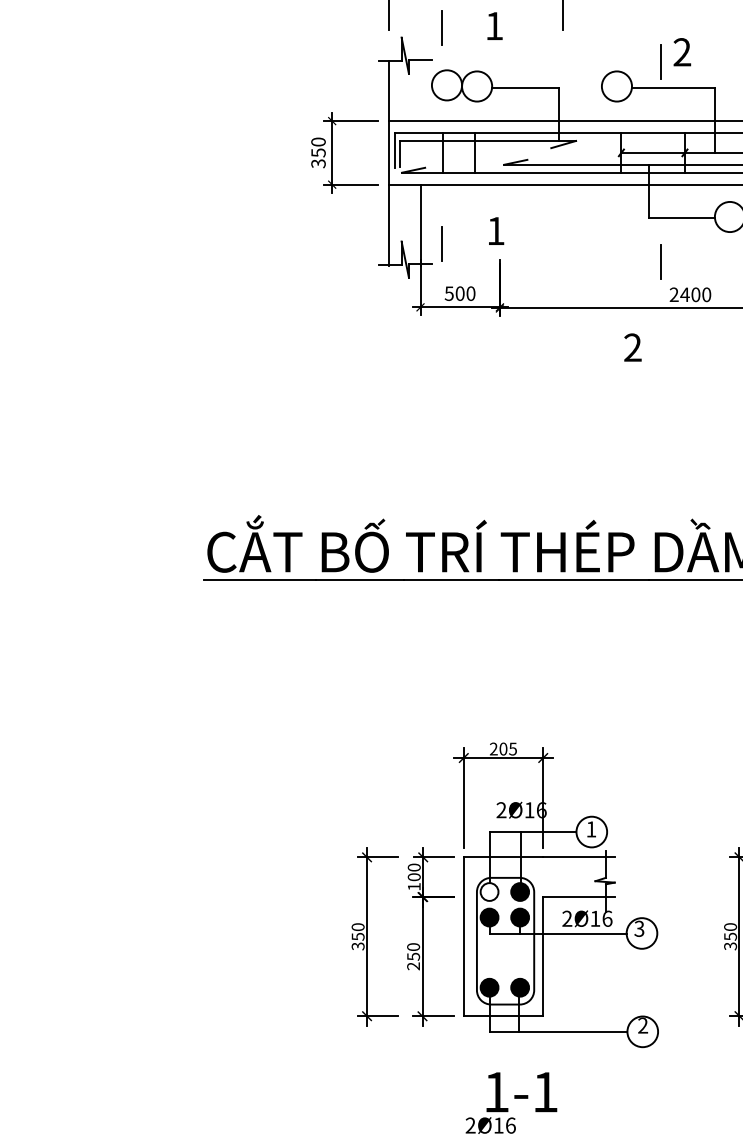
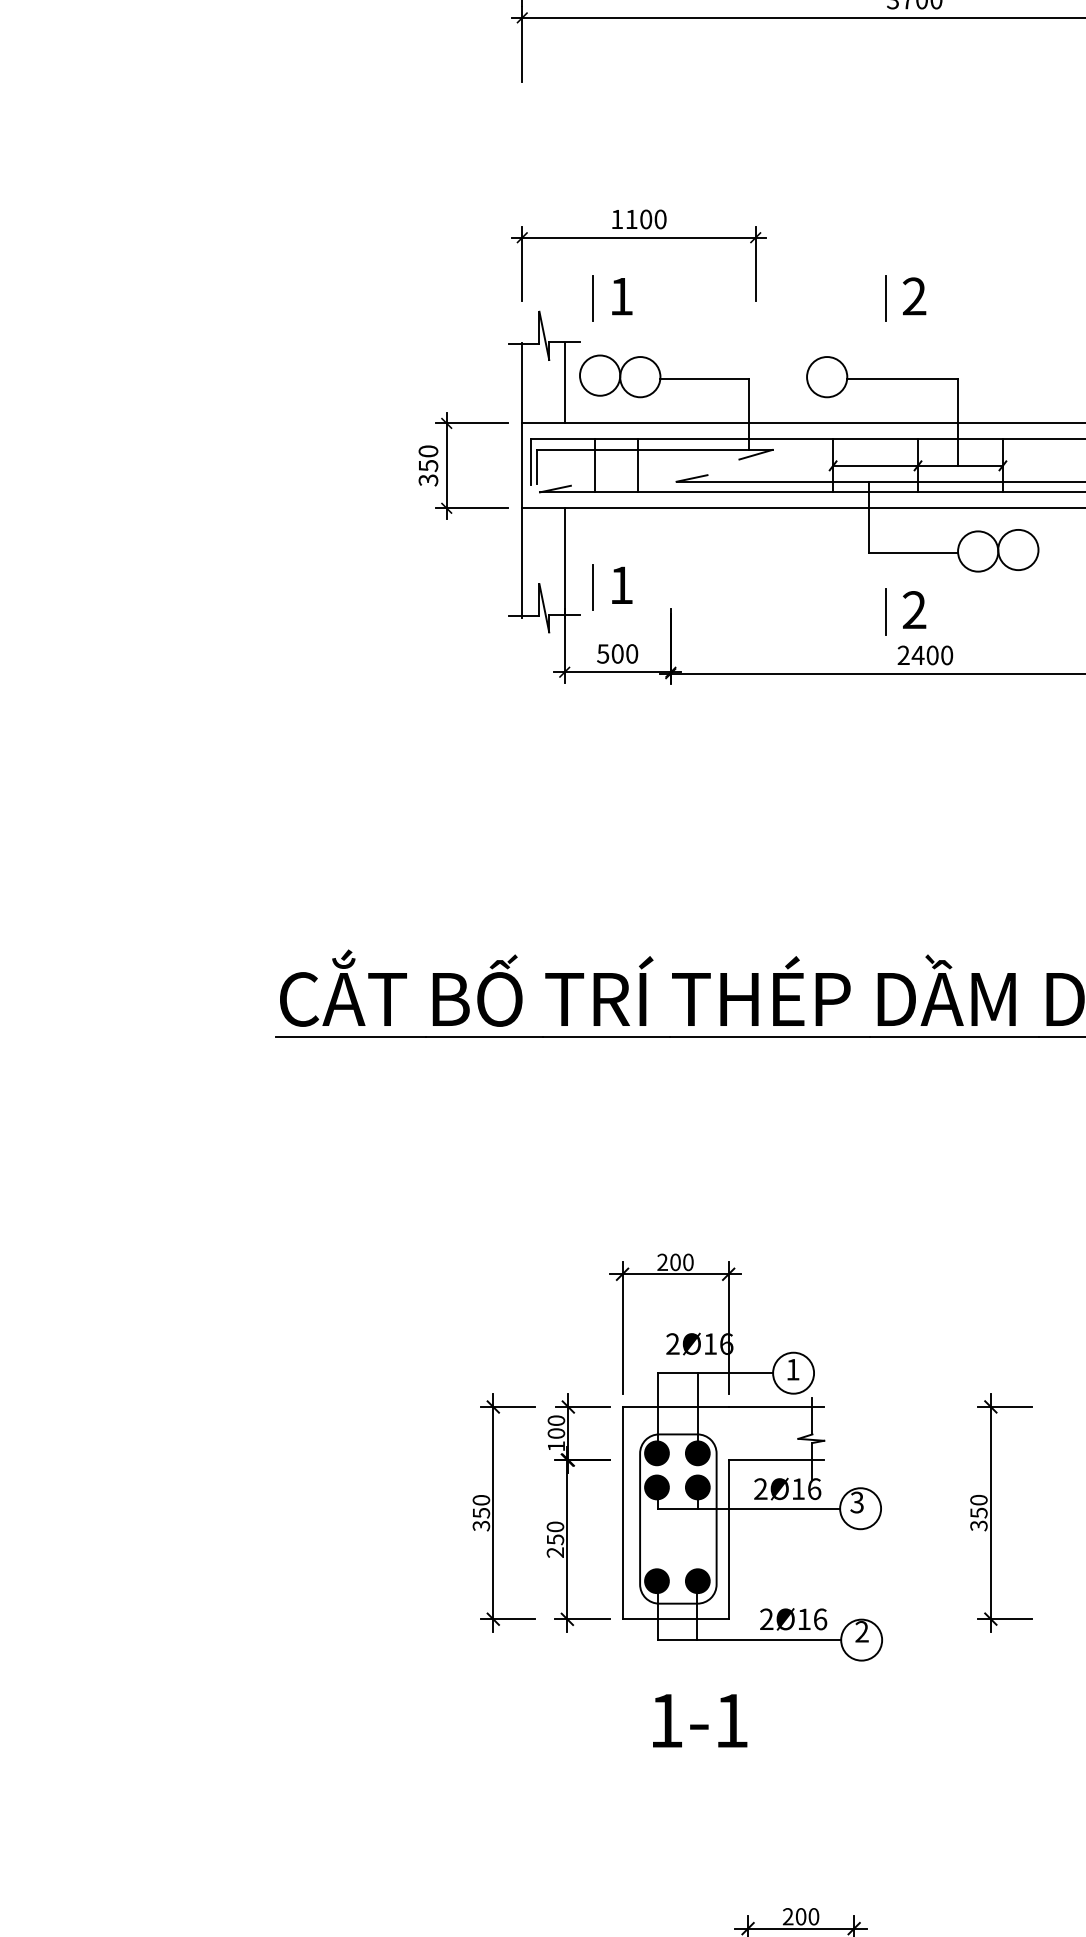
text: (495, 26) -> (622, 296), moved
text: (682, 52) -> (914, 296), moved
line: (660, 62) -> (885, 298), moved
line: (420, 91) -> (564, 383), added
text: (496, 230) -> (622, 584), moved
text: (632, 347) -> (914, 609), moved
text: (513, 748) -> (688, 1261), 205 -> 200
fill: (489, 892) -> (656, 1453), added
text: (490, 1125) -> (793, 1619), moved

